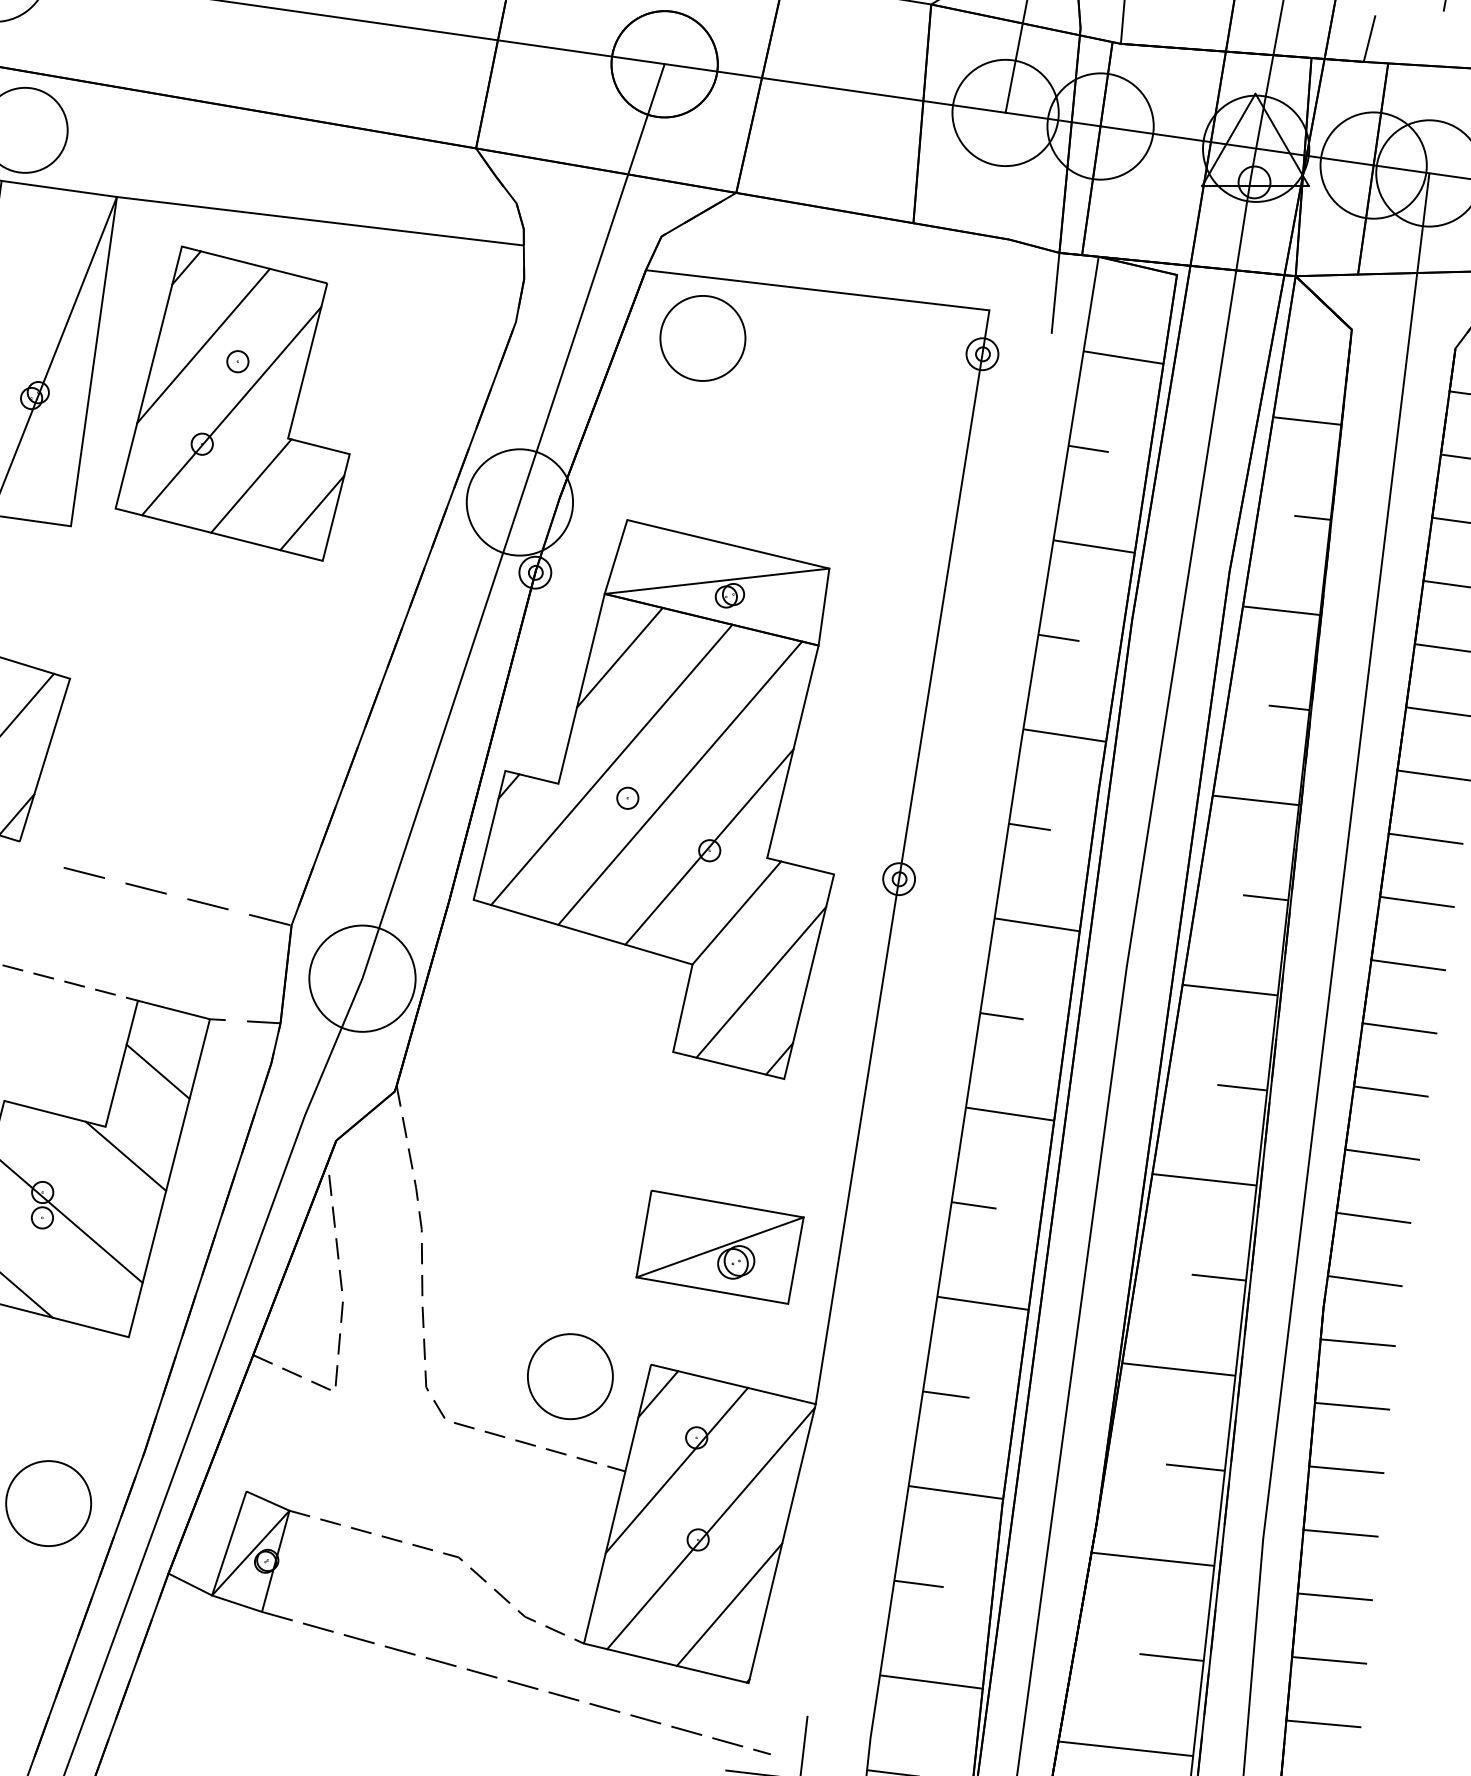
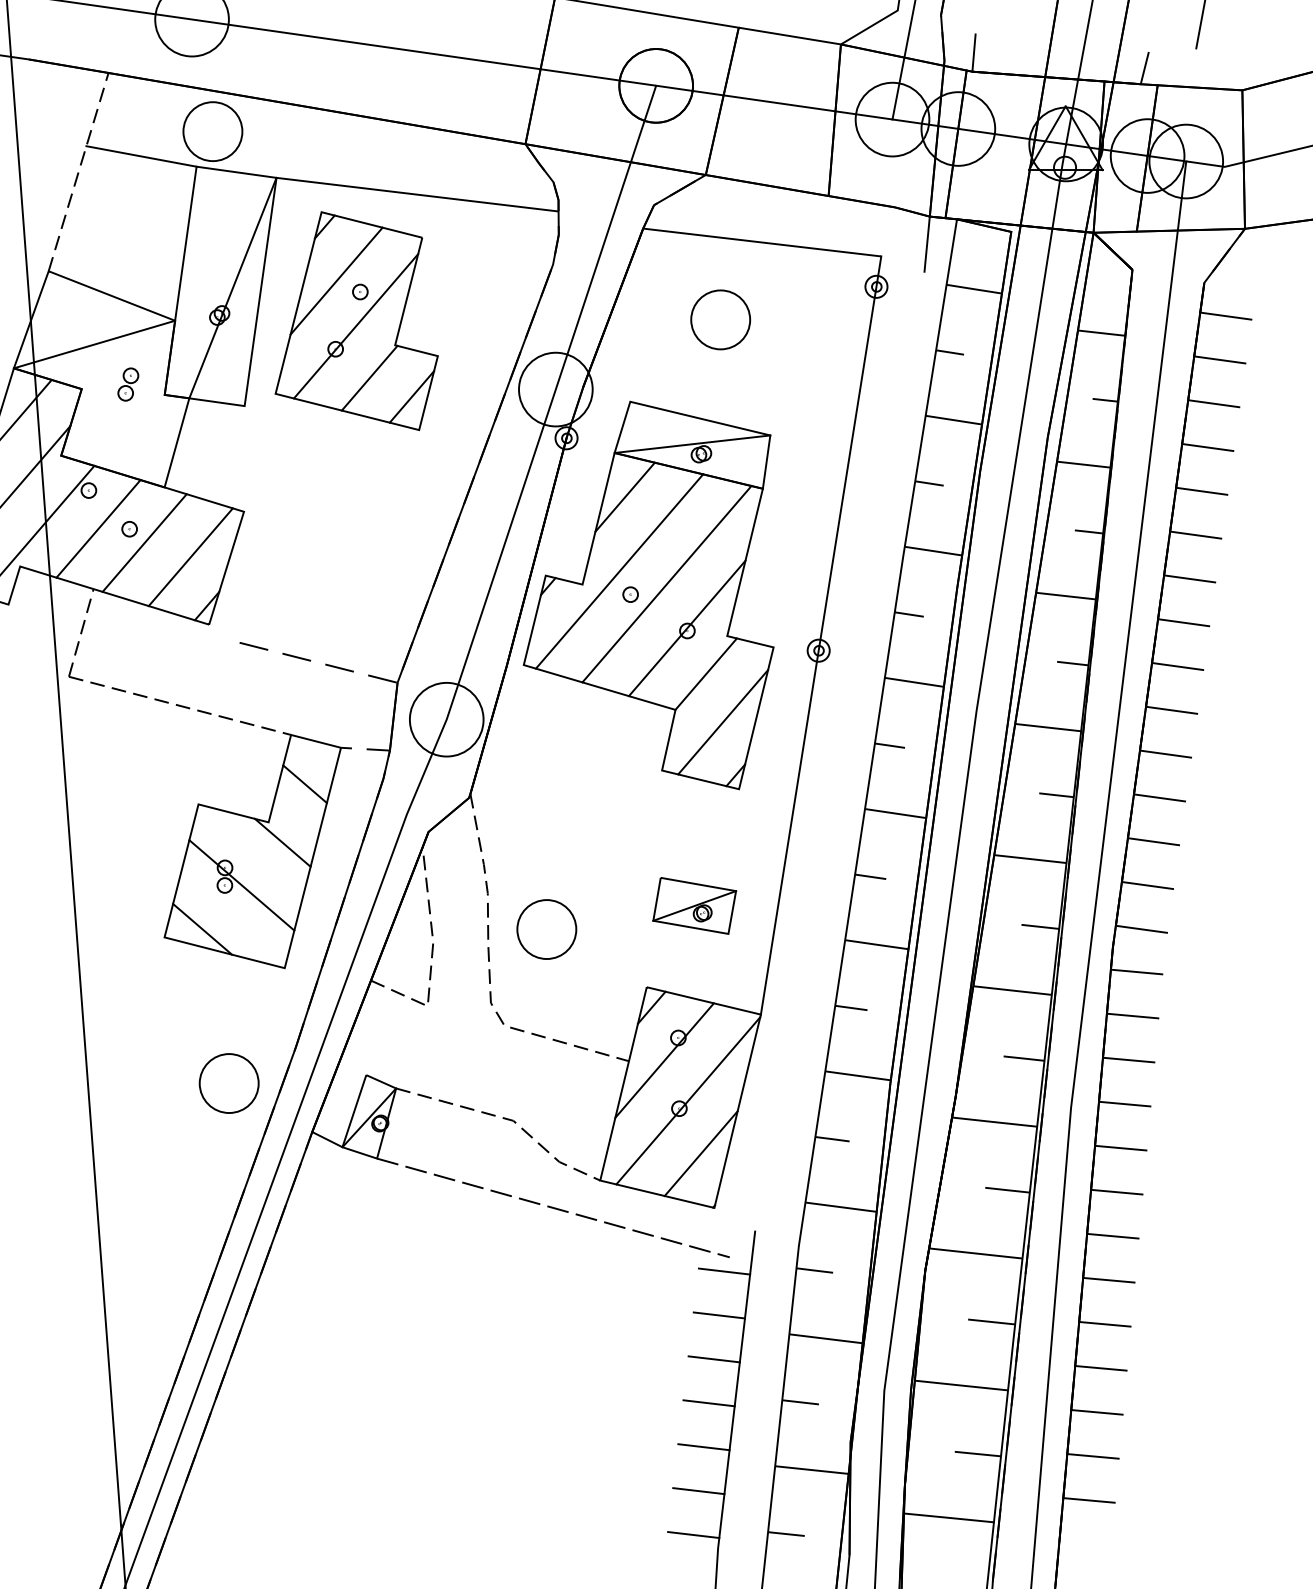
part: (702, 337) -> (720, 319), moved
part: (719, 1246) -> (694, 905), size x0.71
part: (569, 1376) -> (546, 929), moved

